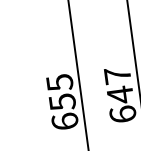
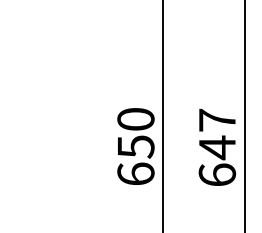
text: (59, 82) -> (135, 119), 655 -> 650

